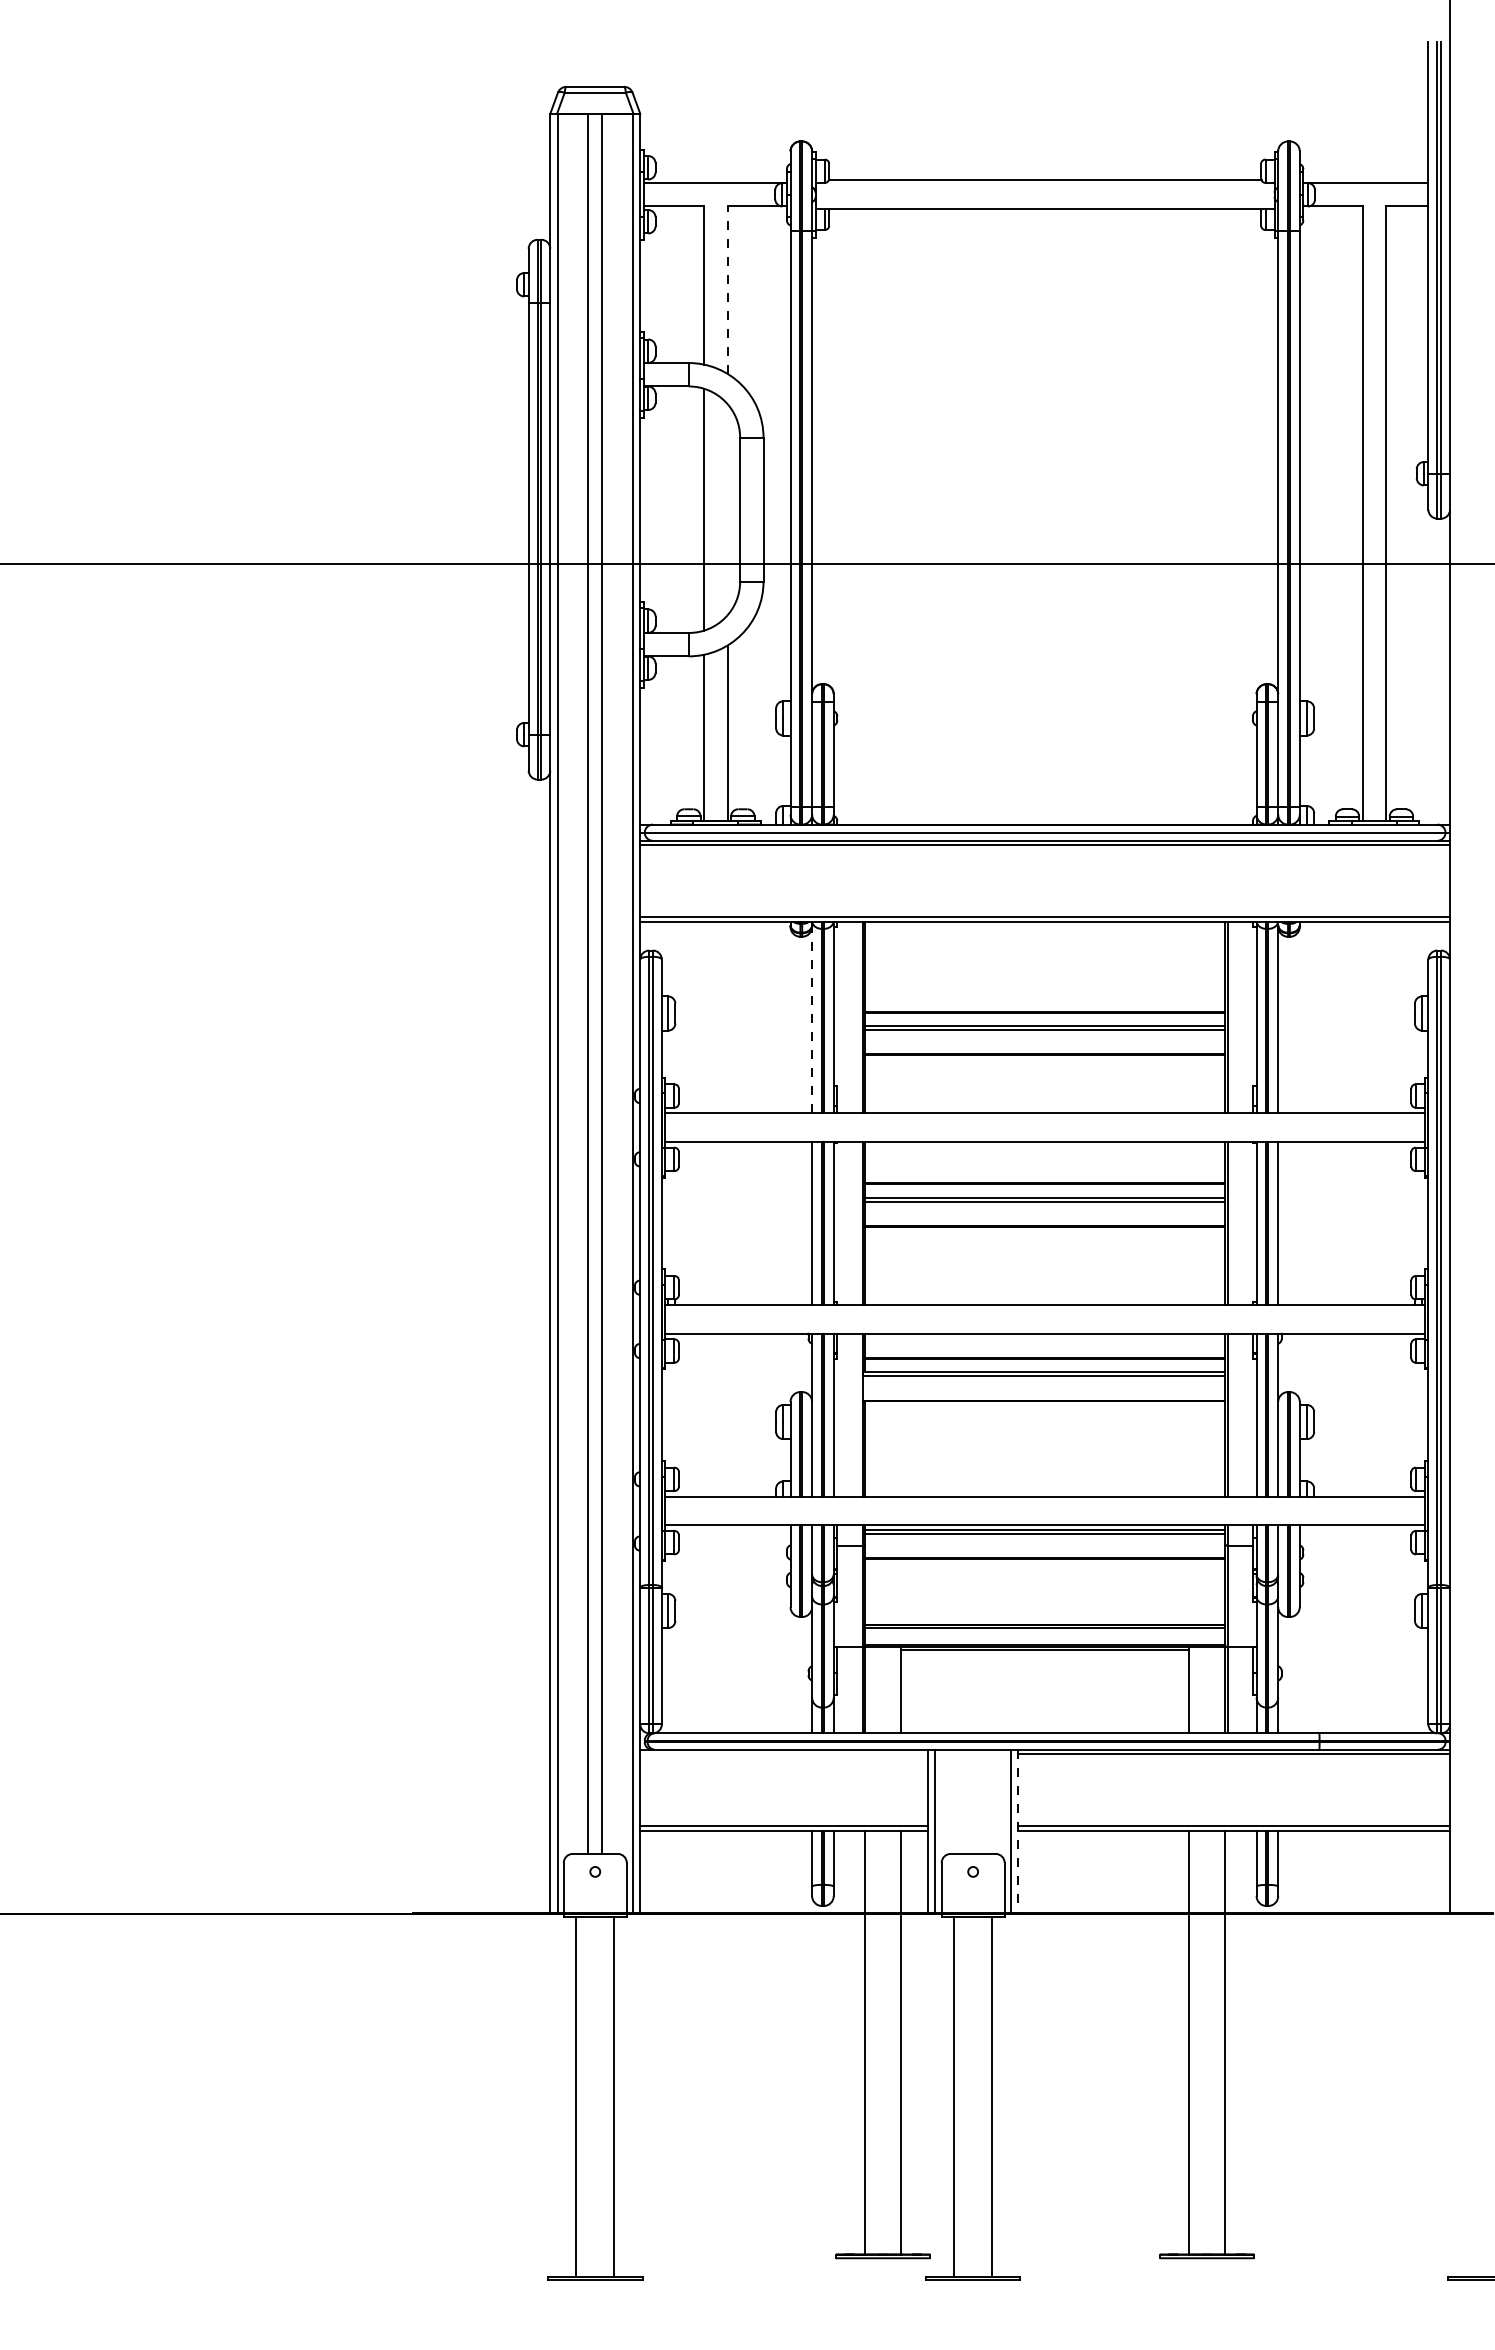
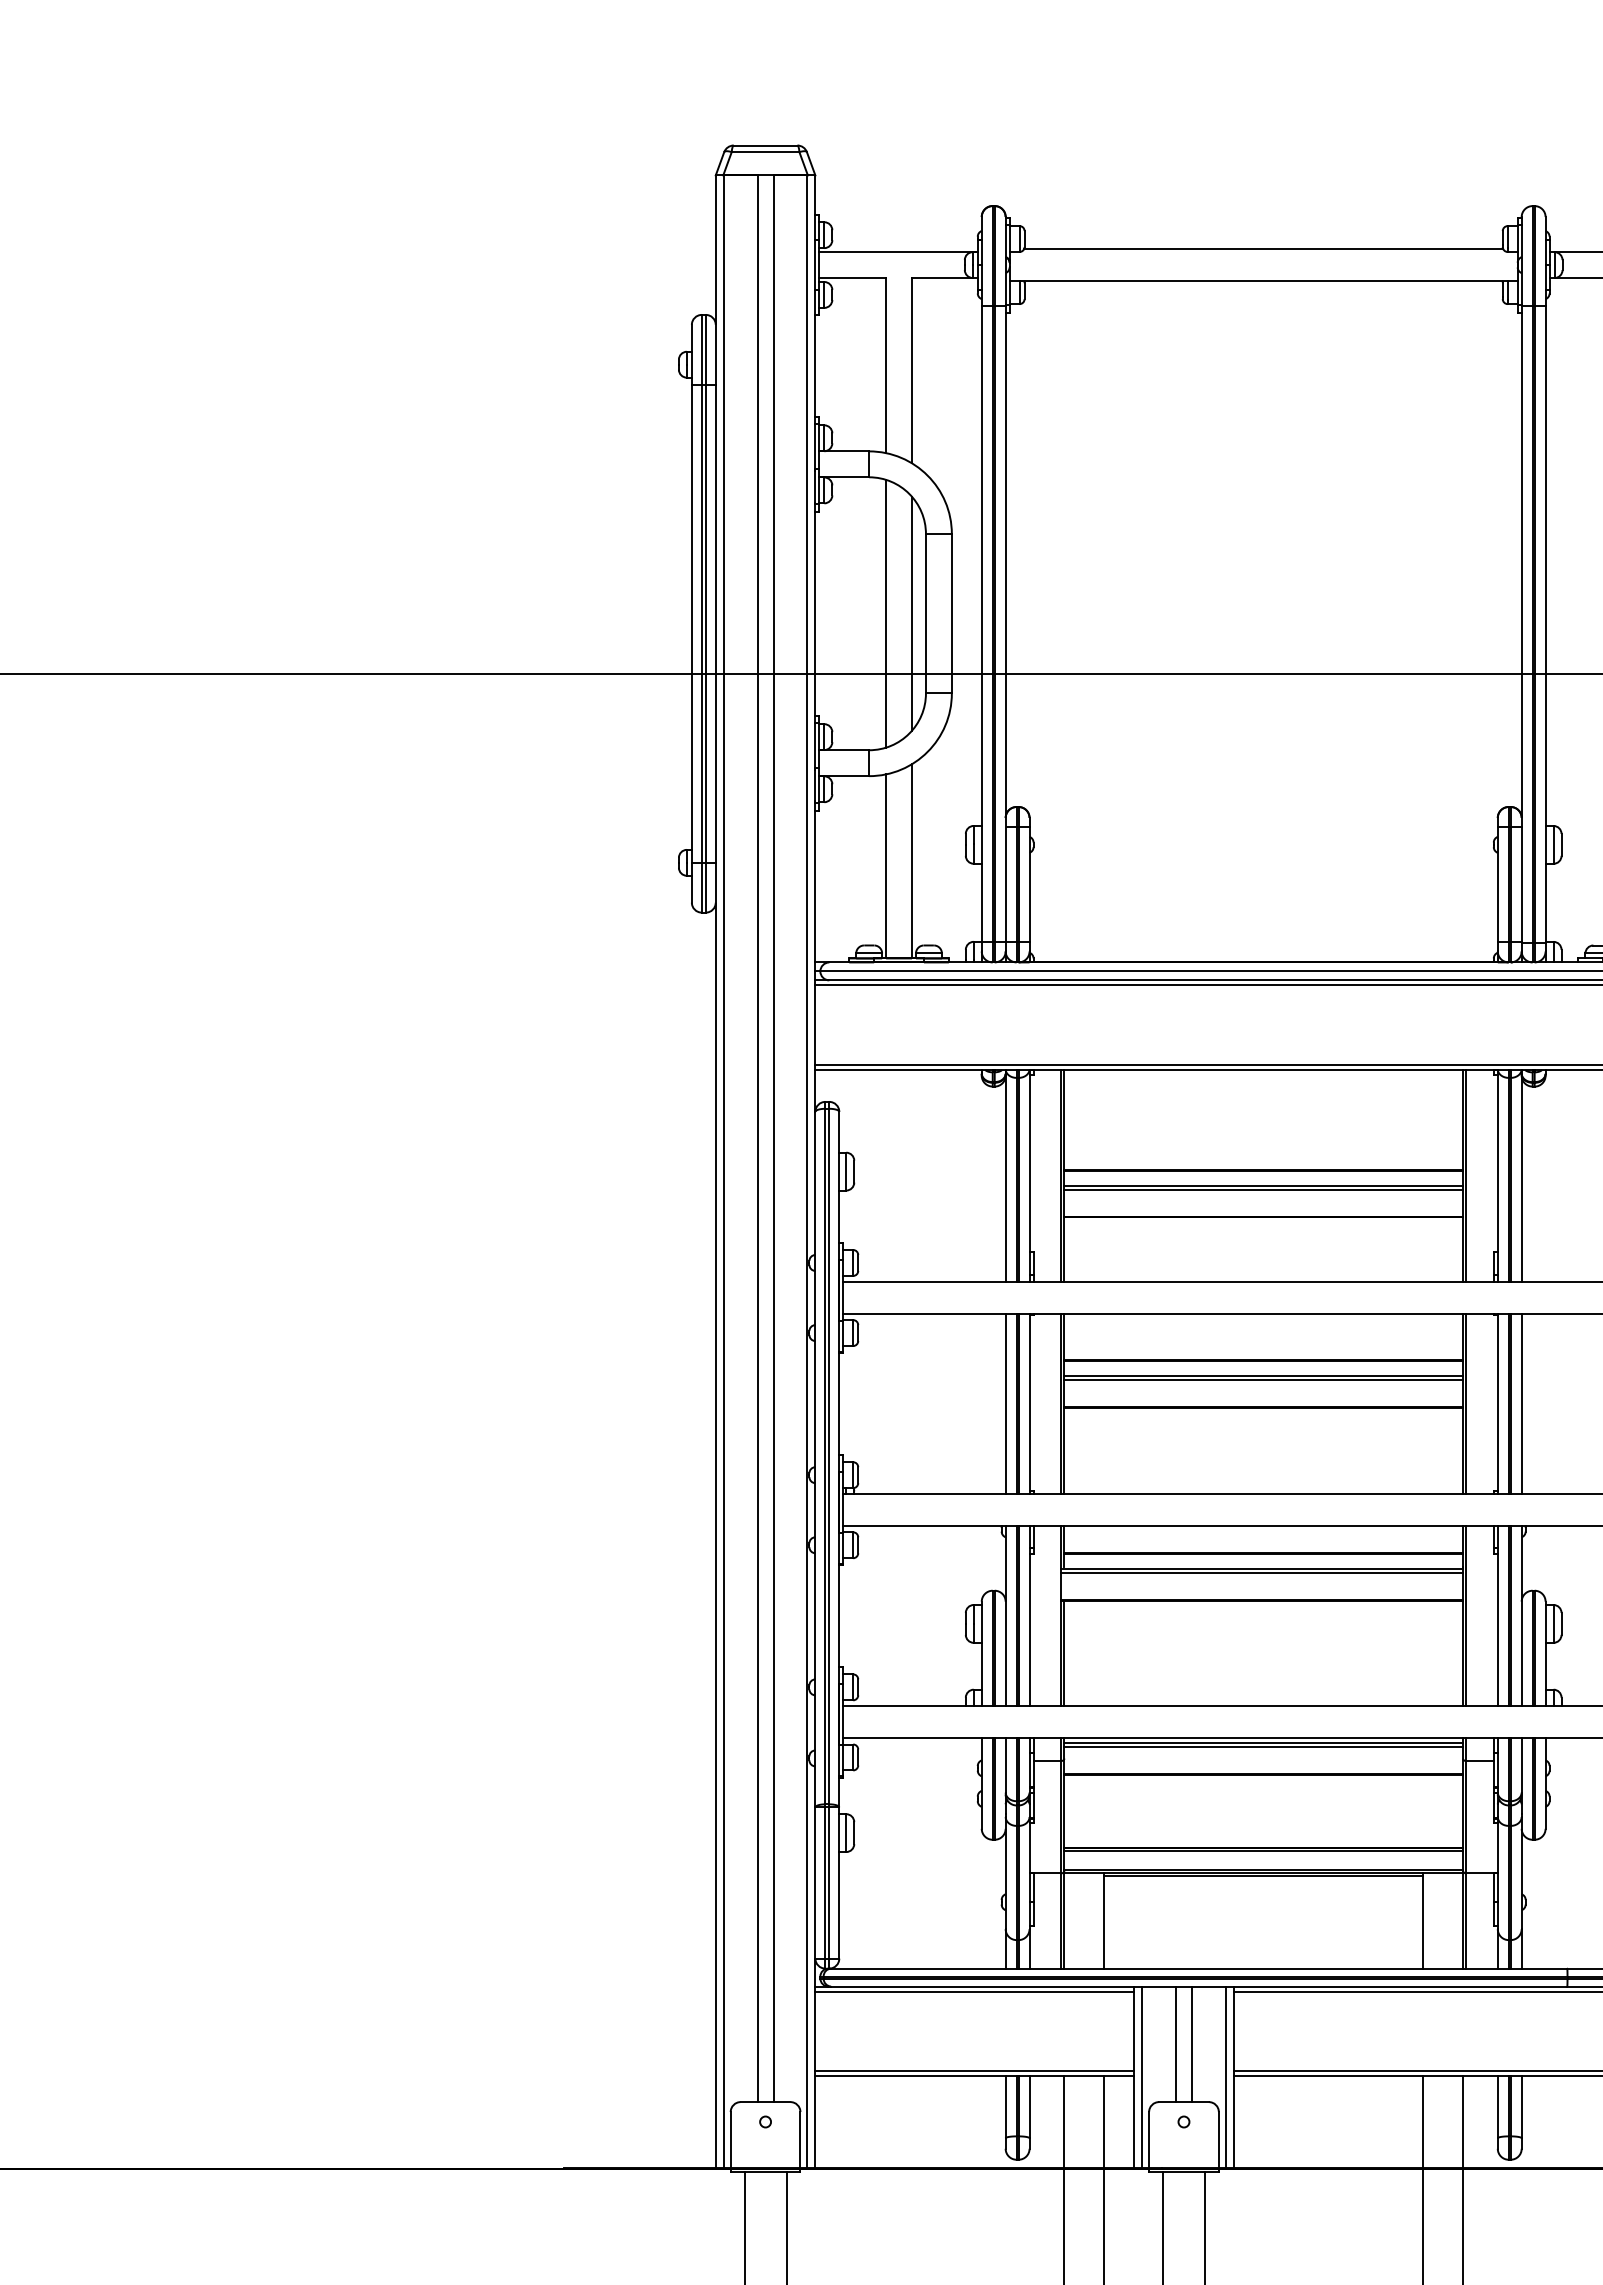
line: (727, 290) -> (911, 371), dashed -> solid
line: (727, 509) -> (911, 613), added
line: (812, 1019) -> (1006, 1178), dashed -> solid
line: (784, 1754) -> (975, 1992), added
line: (965, 1801) -> (1175, 2044), added
line: (980, 1801) -> (1192, 2044), added
line: (1018, 1831) -> (1234, 2077), dashed -> solid

